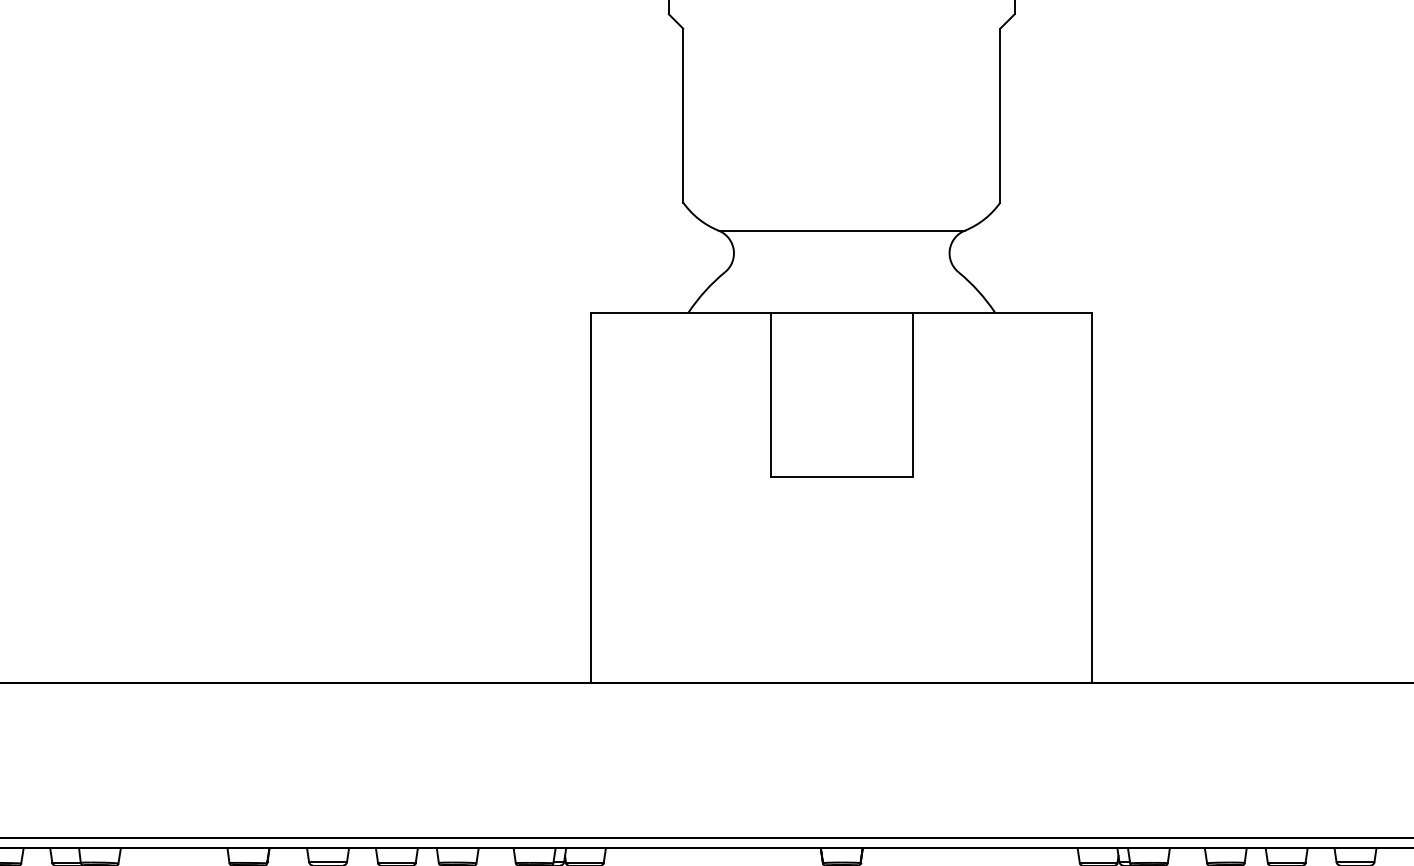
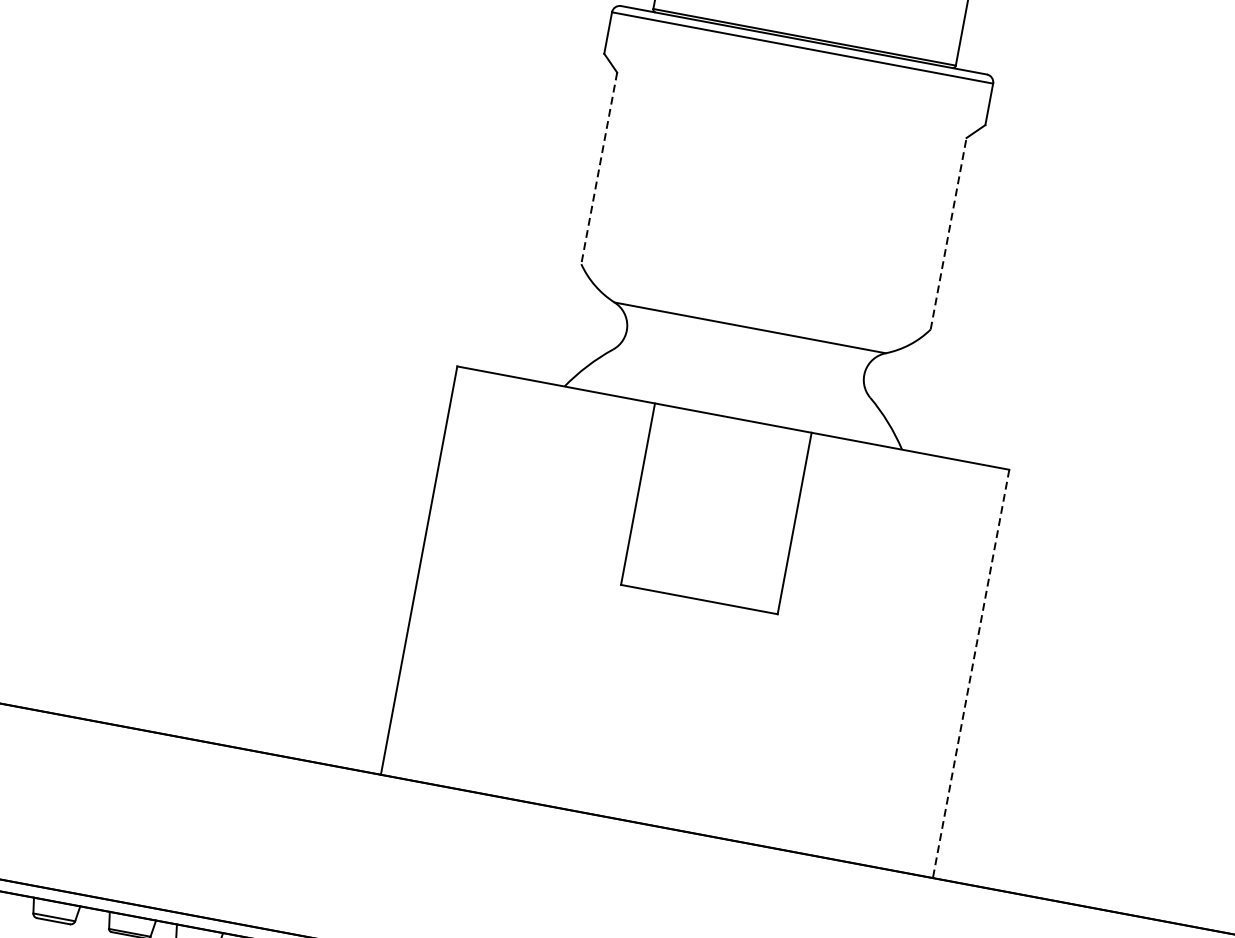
line: (683, 115) -> (599, 168), solid -> dashed
line: (1000, 115) -> (948, 233), solid -> dashed
line: (1092, 498) -> (971, 674), solid -> dashed

